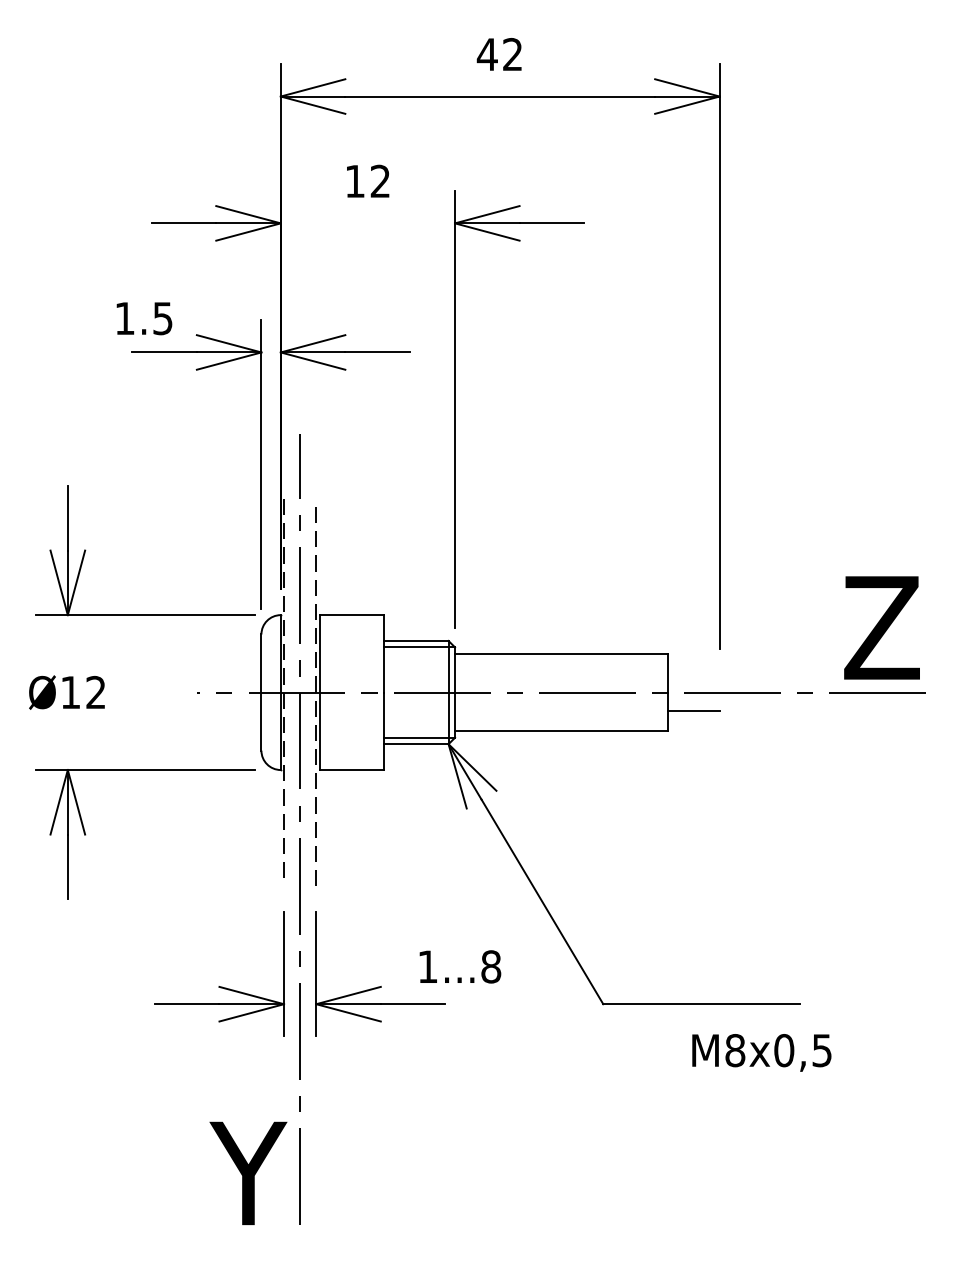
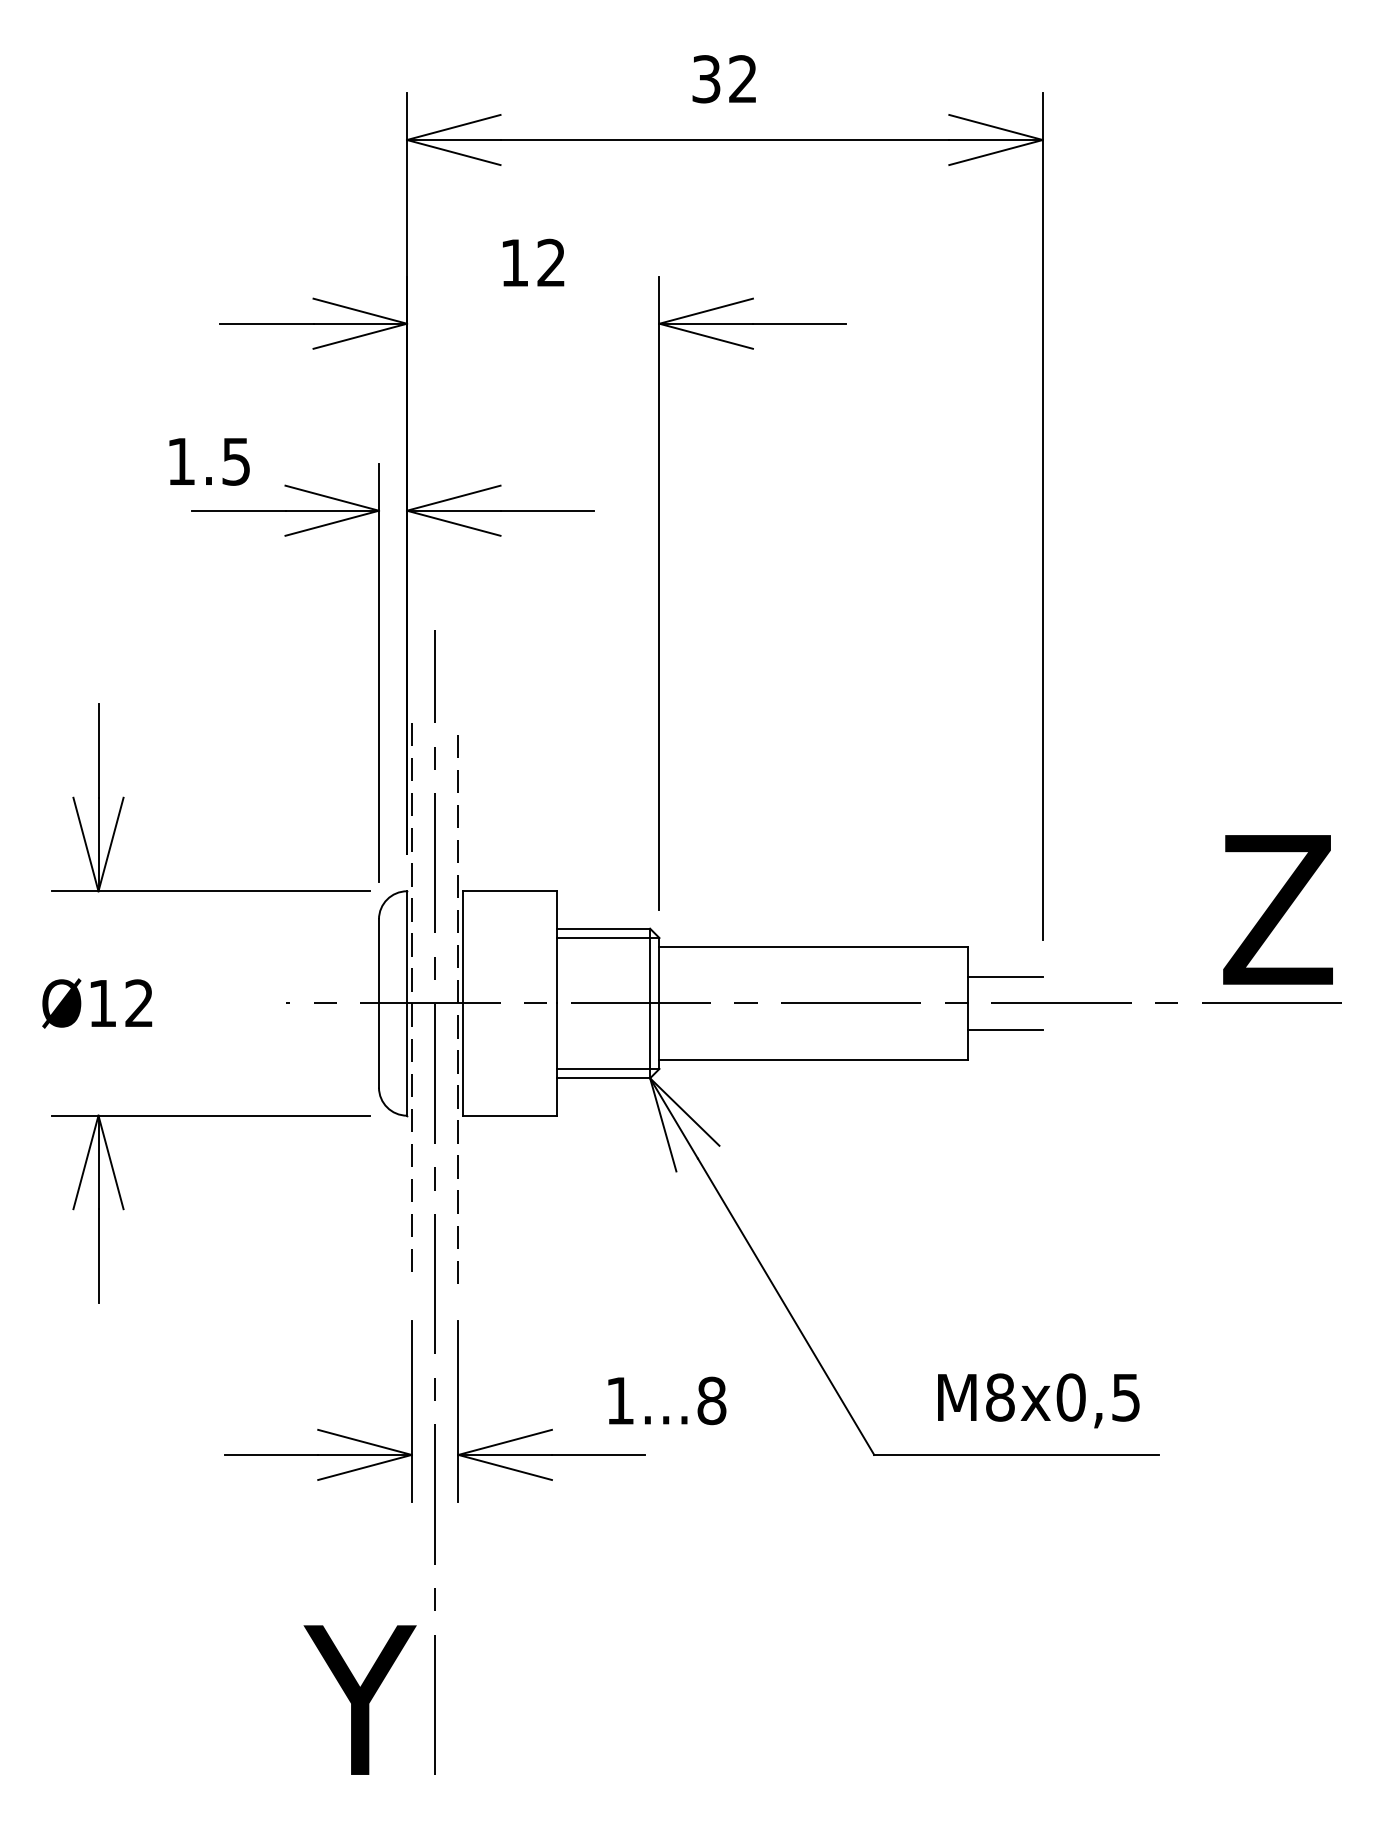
text: (486, 54) -> (705, 79), 42 -> 32
line: (693, 674) -> (1004, 977), added
text: (761, 1052) -> (1038, 1400), moved

